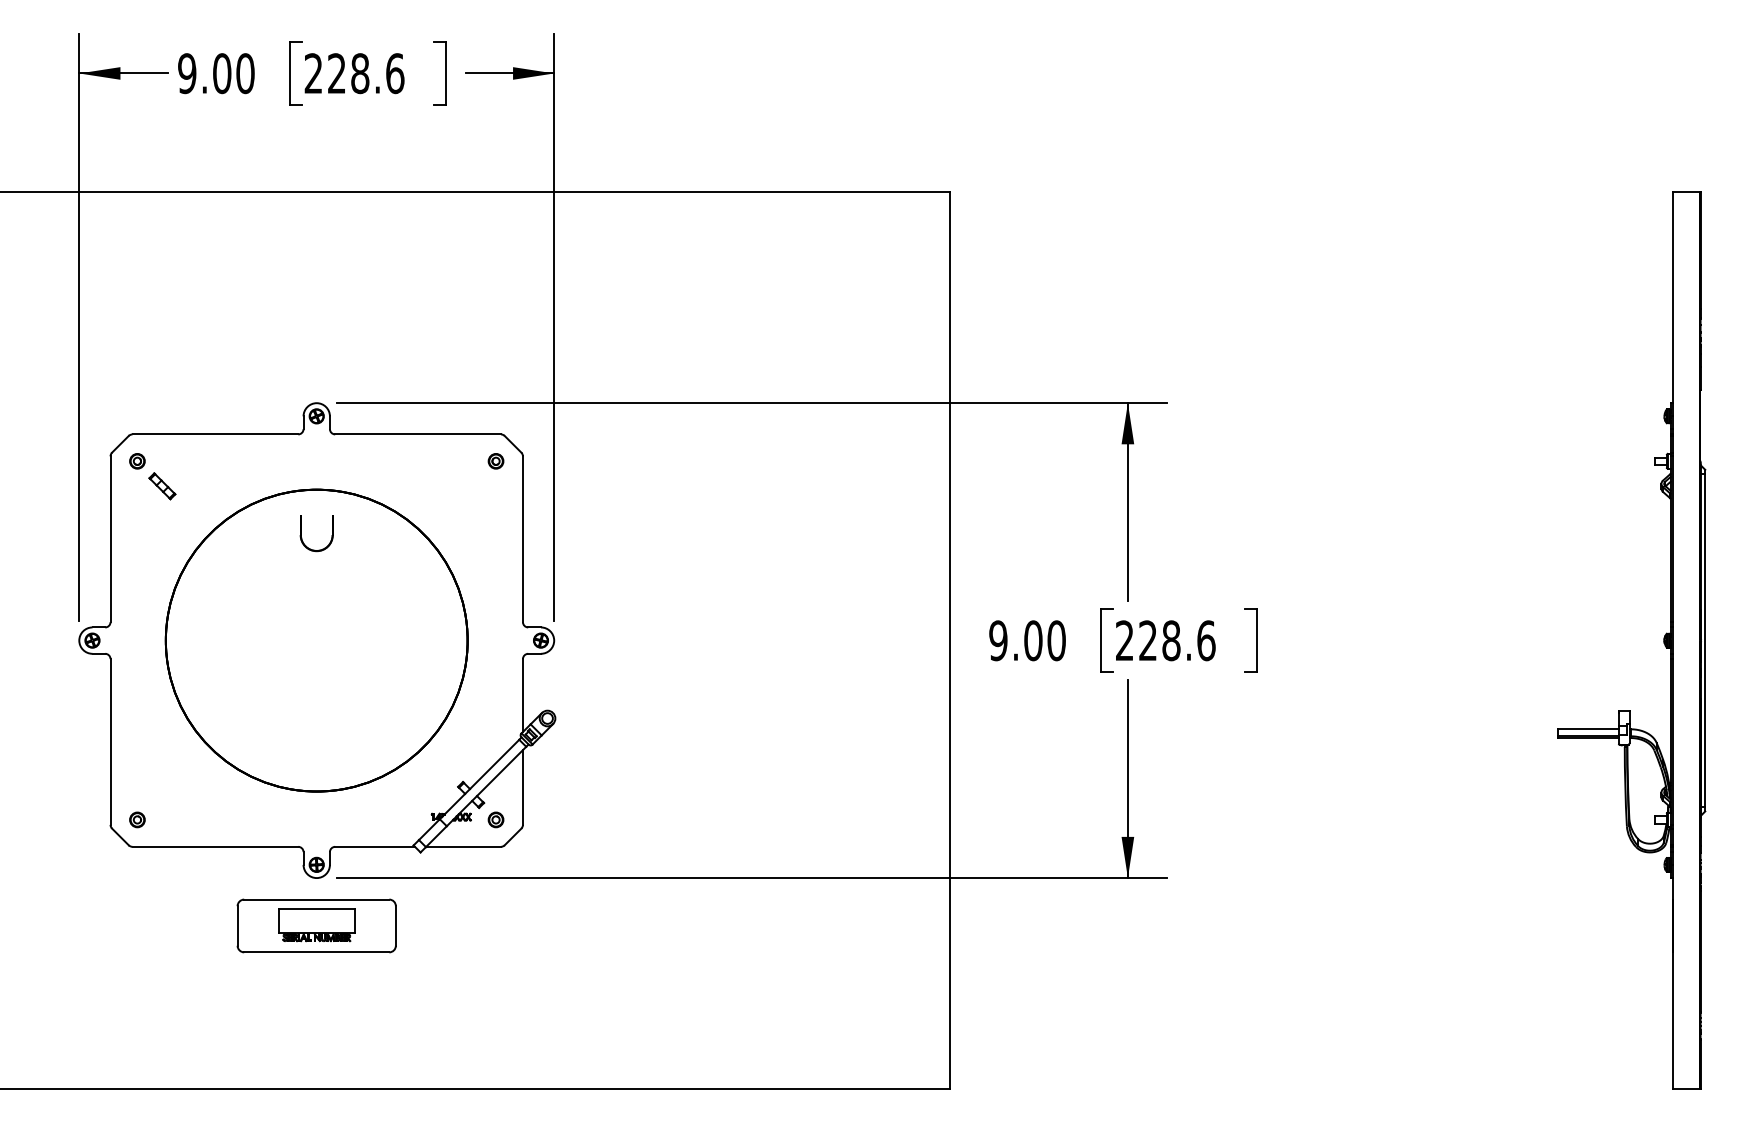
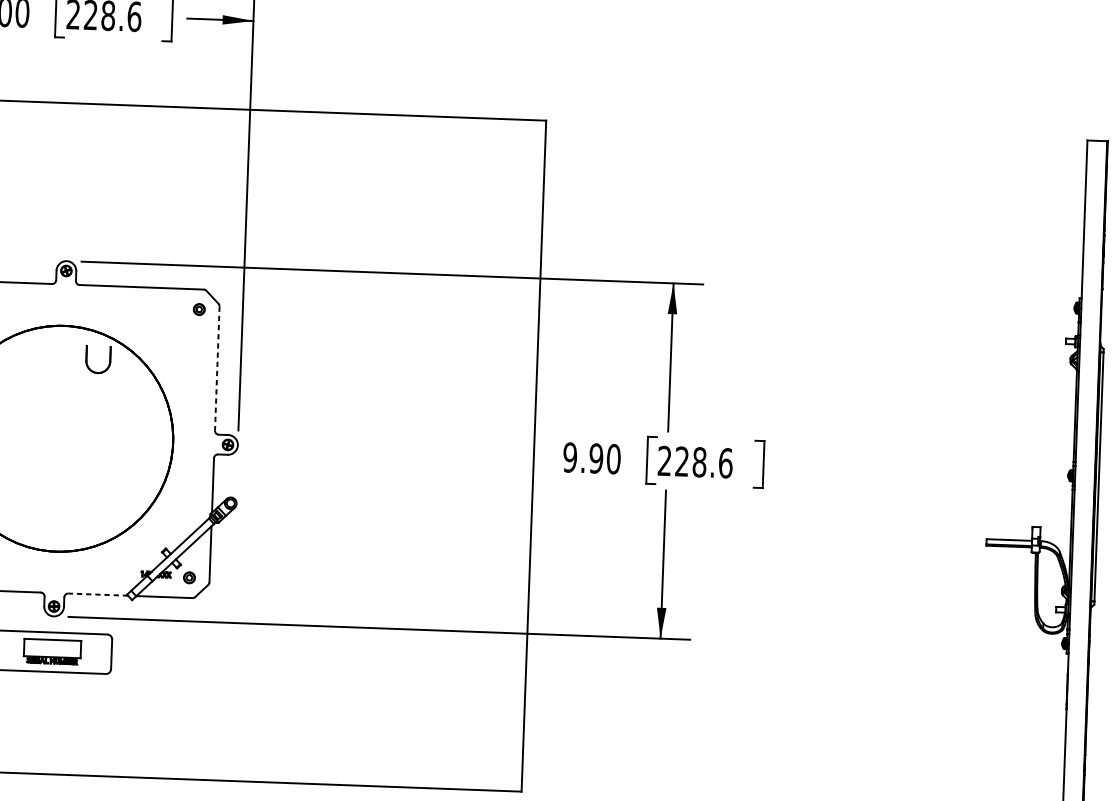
part: (302, 537) -> (87, 362), moved
line: (522, 539) -> (216, 368), solid -> dashed
text: (1033, 640) -> (596, 458), 9.00 -> 9.90
line: (375, 846) -> (98, 594), solid -> dashed

